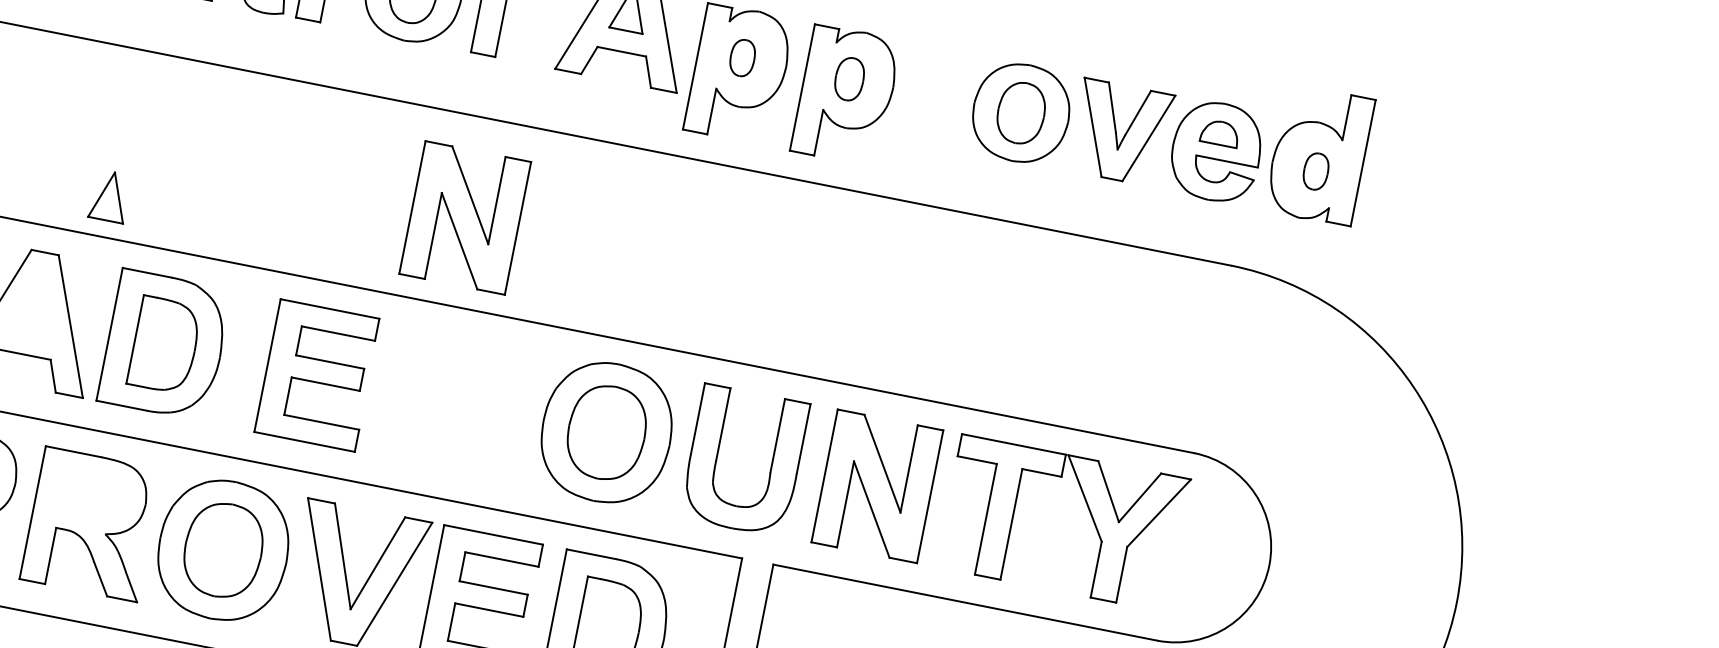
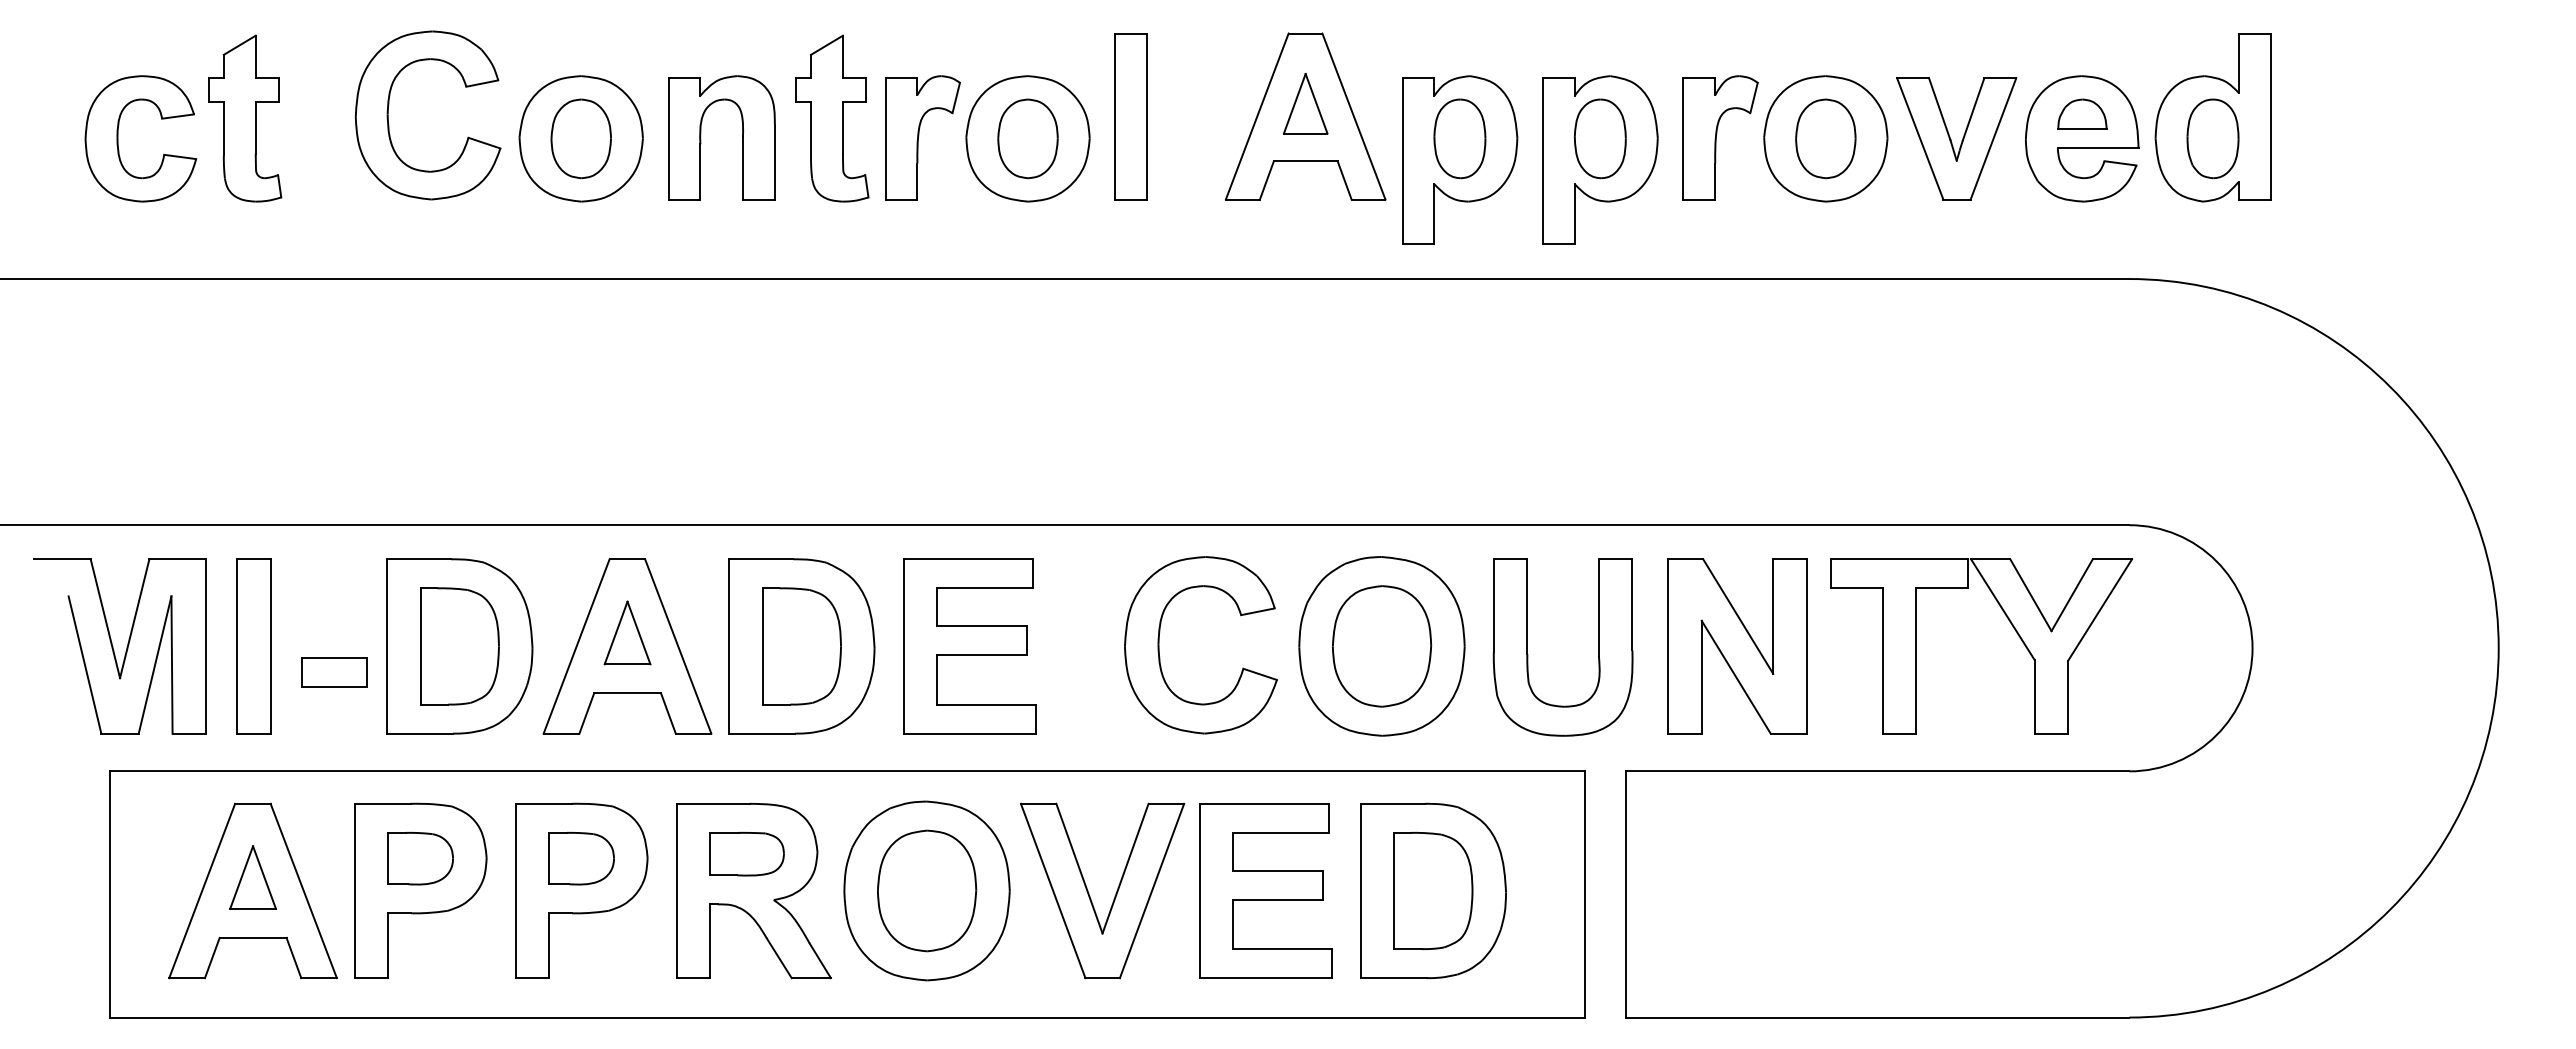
part: (742, 57) -> (1459, 138), size x1.67
part: (849, 78) -> (1600, 138), size x1.43
part: (941, 96) -> (1720, 137), added
part: (1315, 171) -> (2212, 138), size x1.67
part: (110, 196) -> (627, 632), moved
part: (465, 218) -> (1149, 410), removed
part: (317, 375) -> (969, 646), moved
part: (437, 398) -> (1159, 645), added
part: (91, 495) -> (746, 854), added

